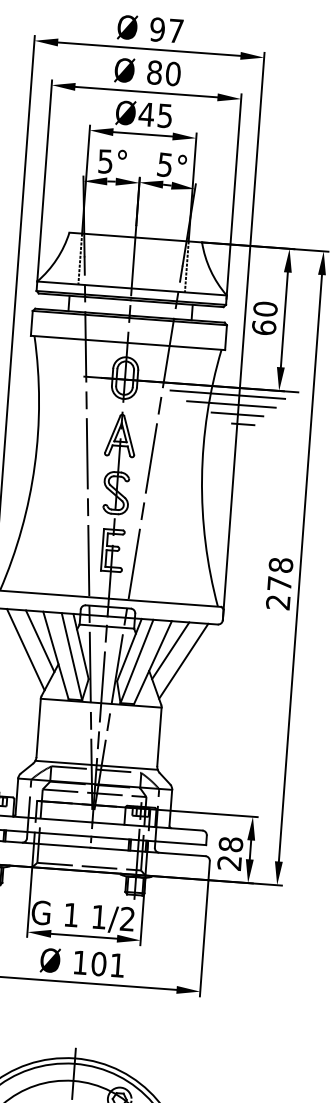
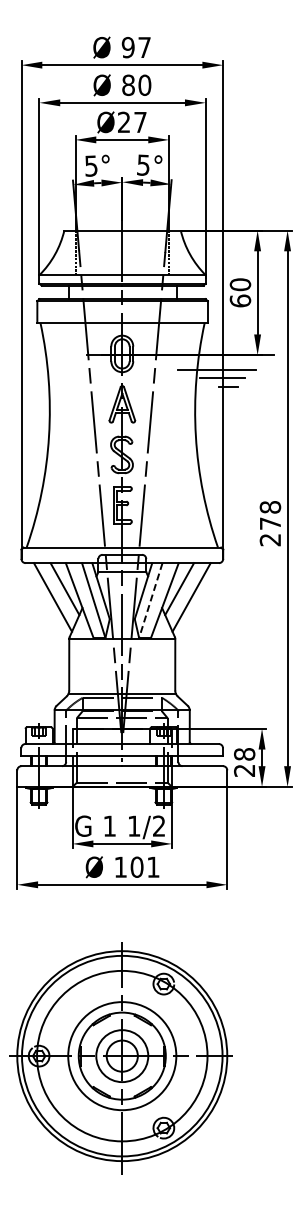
text: (154, 115) -> (131, 122), Ø45 -> Ø27
line: (227, 394) -> (212, 361), removed
line: (136, 662) -> (150, 601), solid -> dashed

